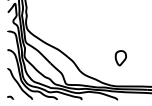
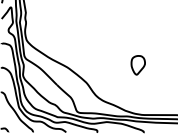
part: (120, 58) -> (137, 65), moved

